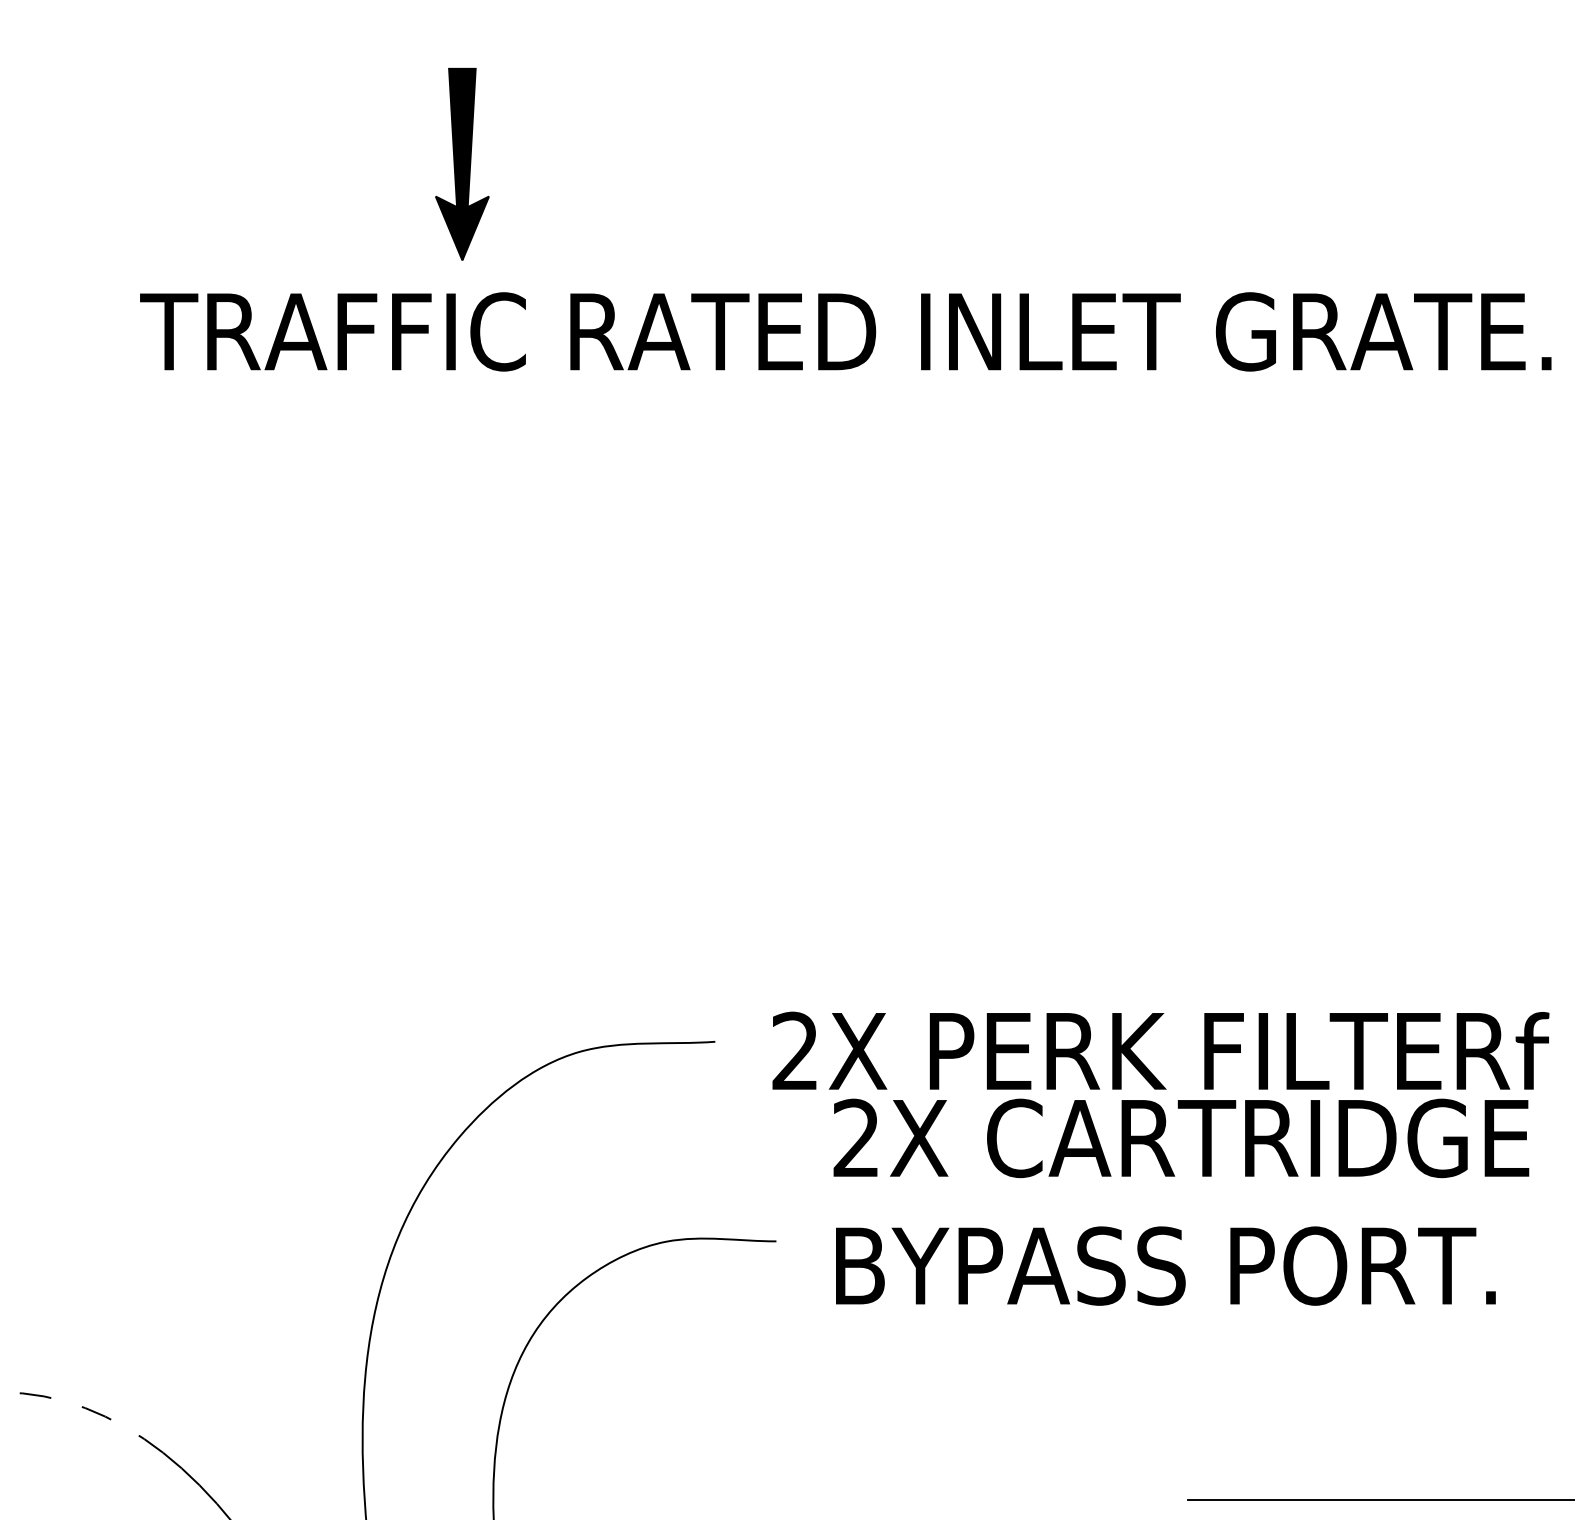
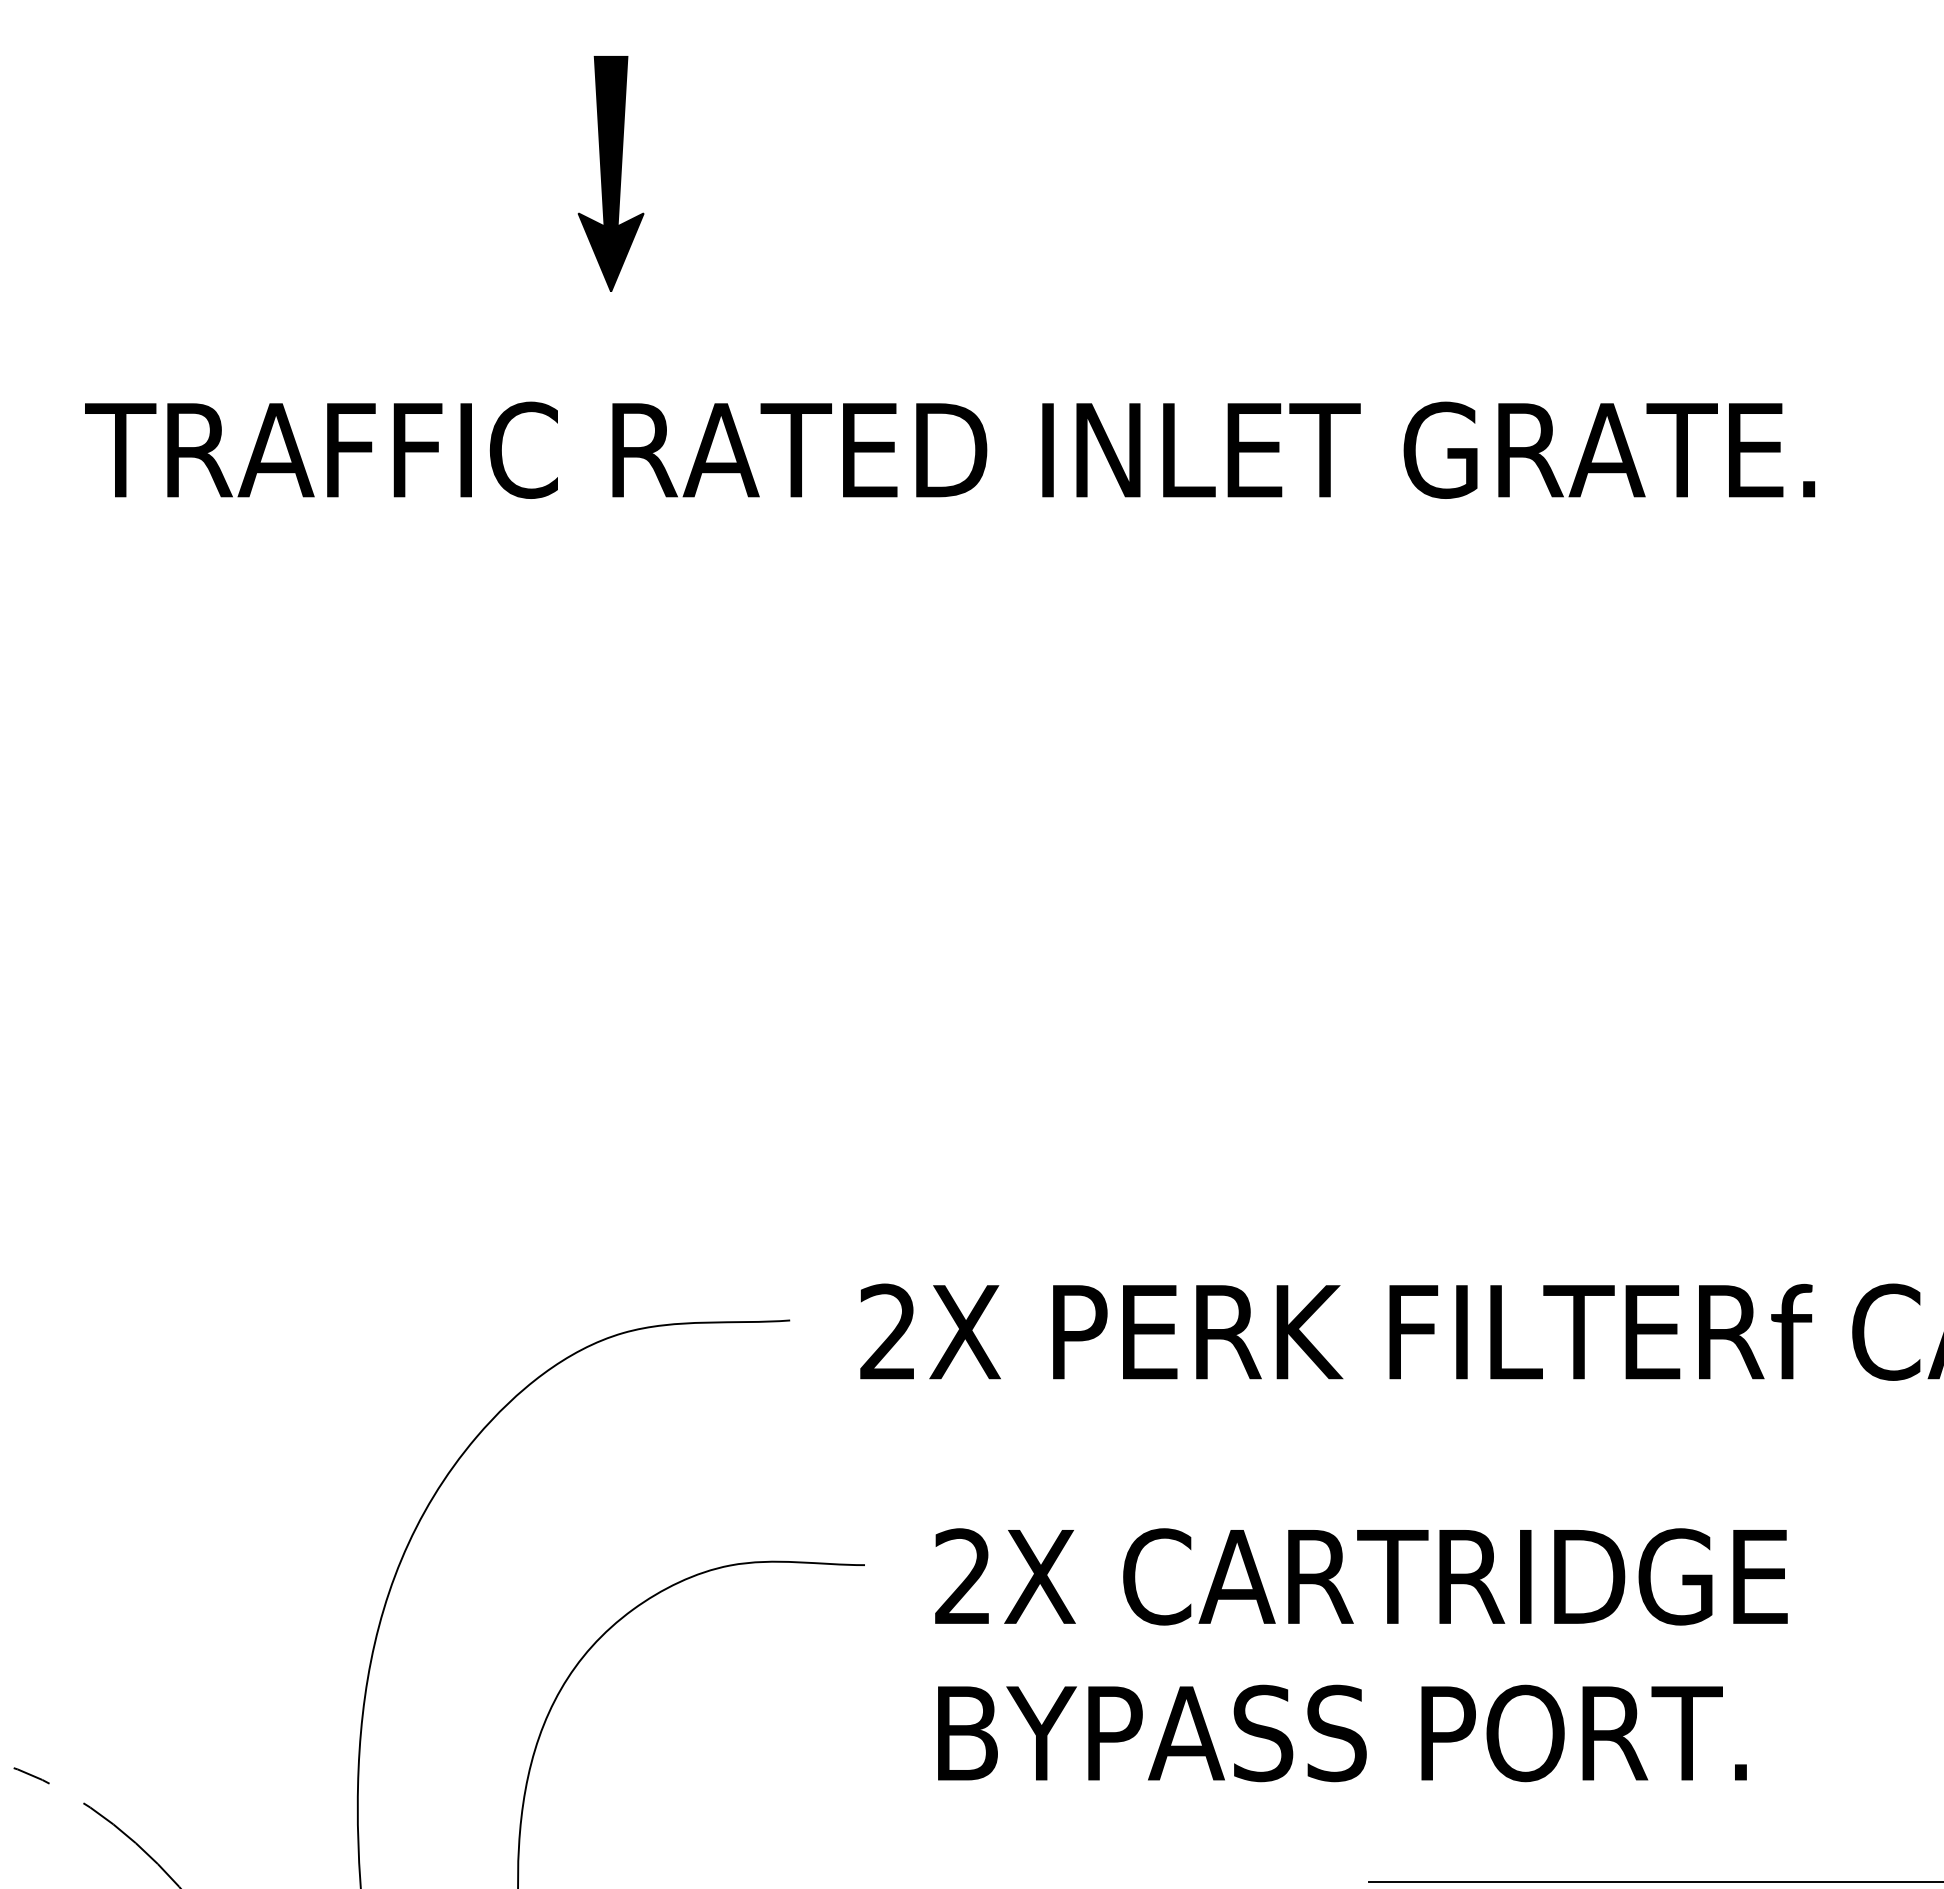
part: (461, 163) -> (610, 173), moved
text: (1181, 1202) -> (1361, 1655), moved

